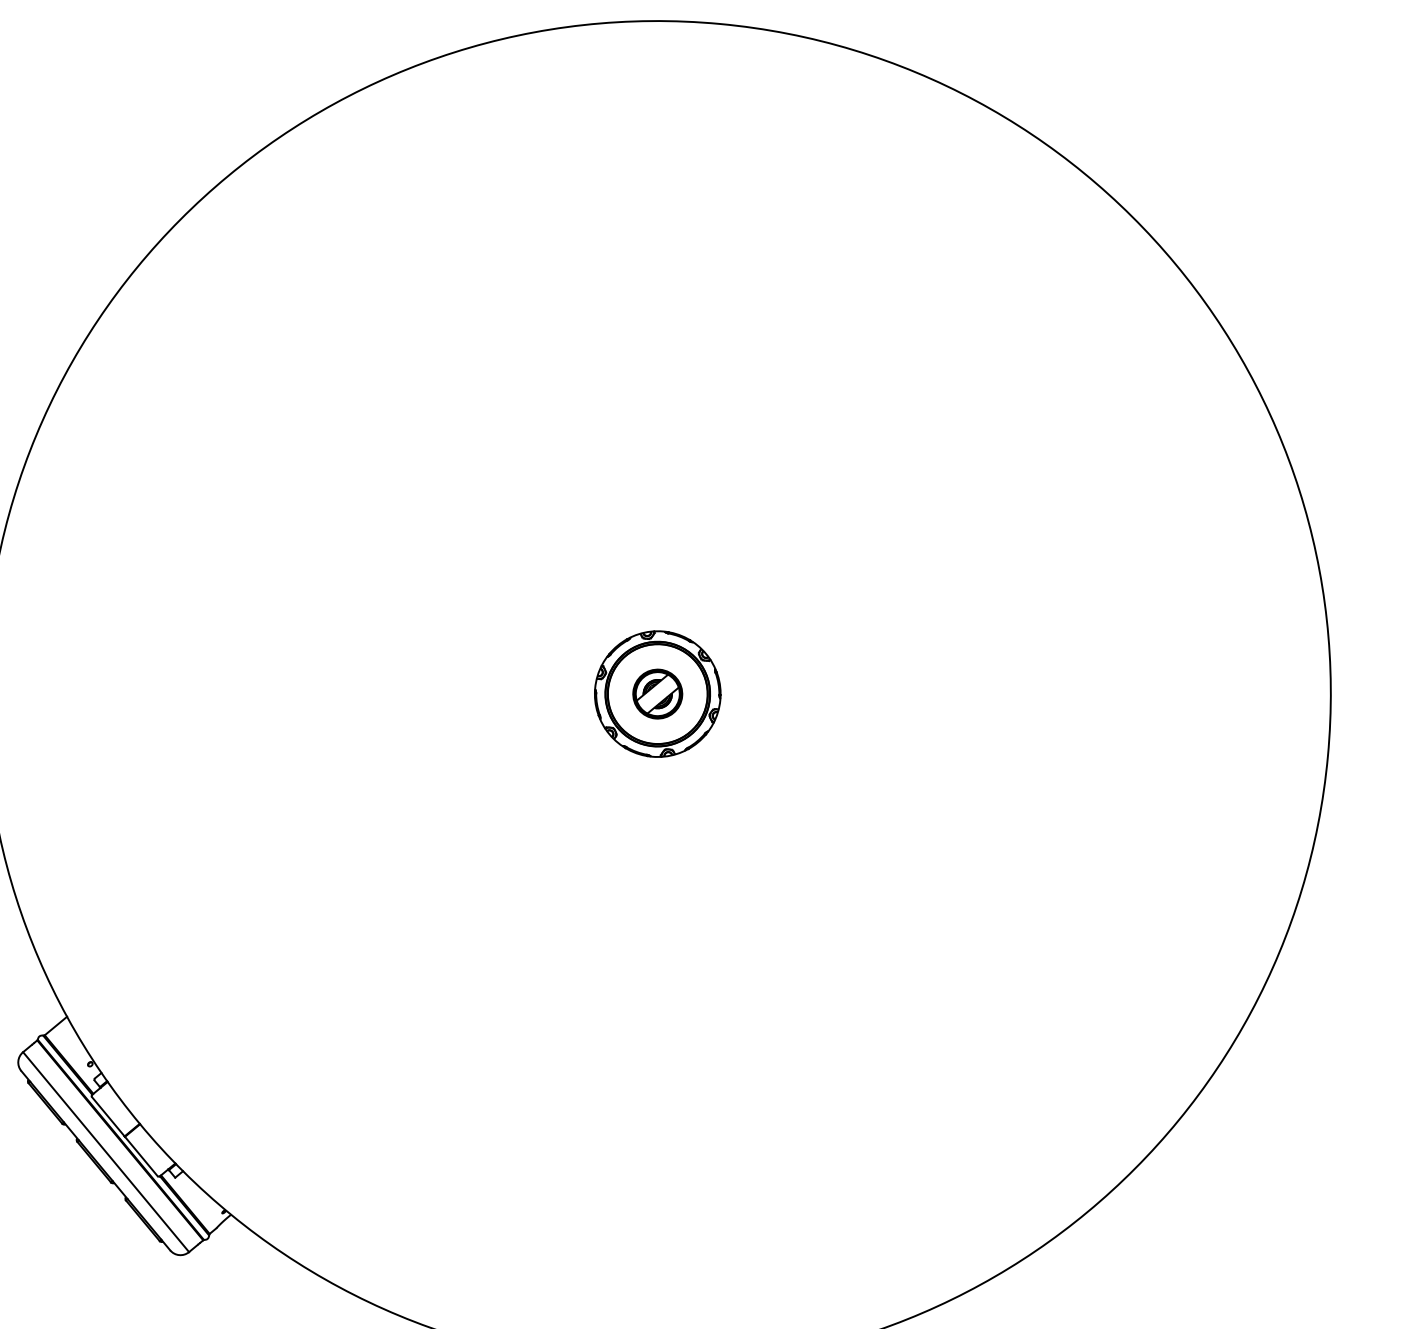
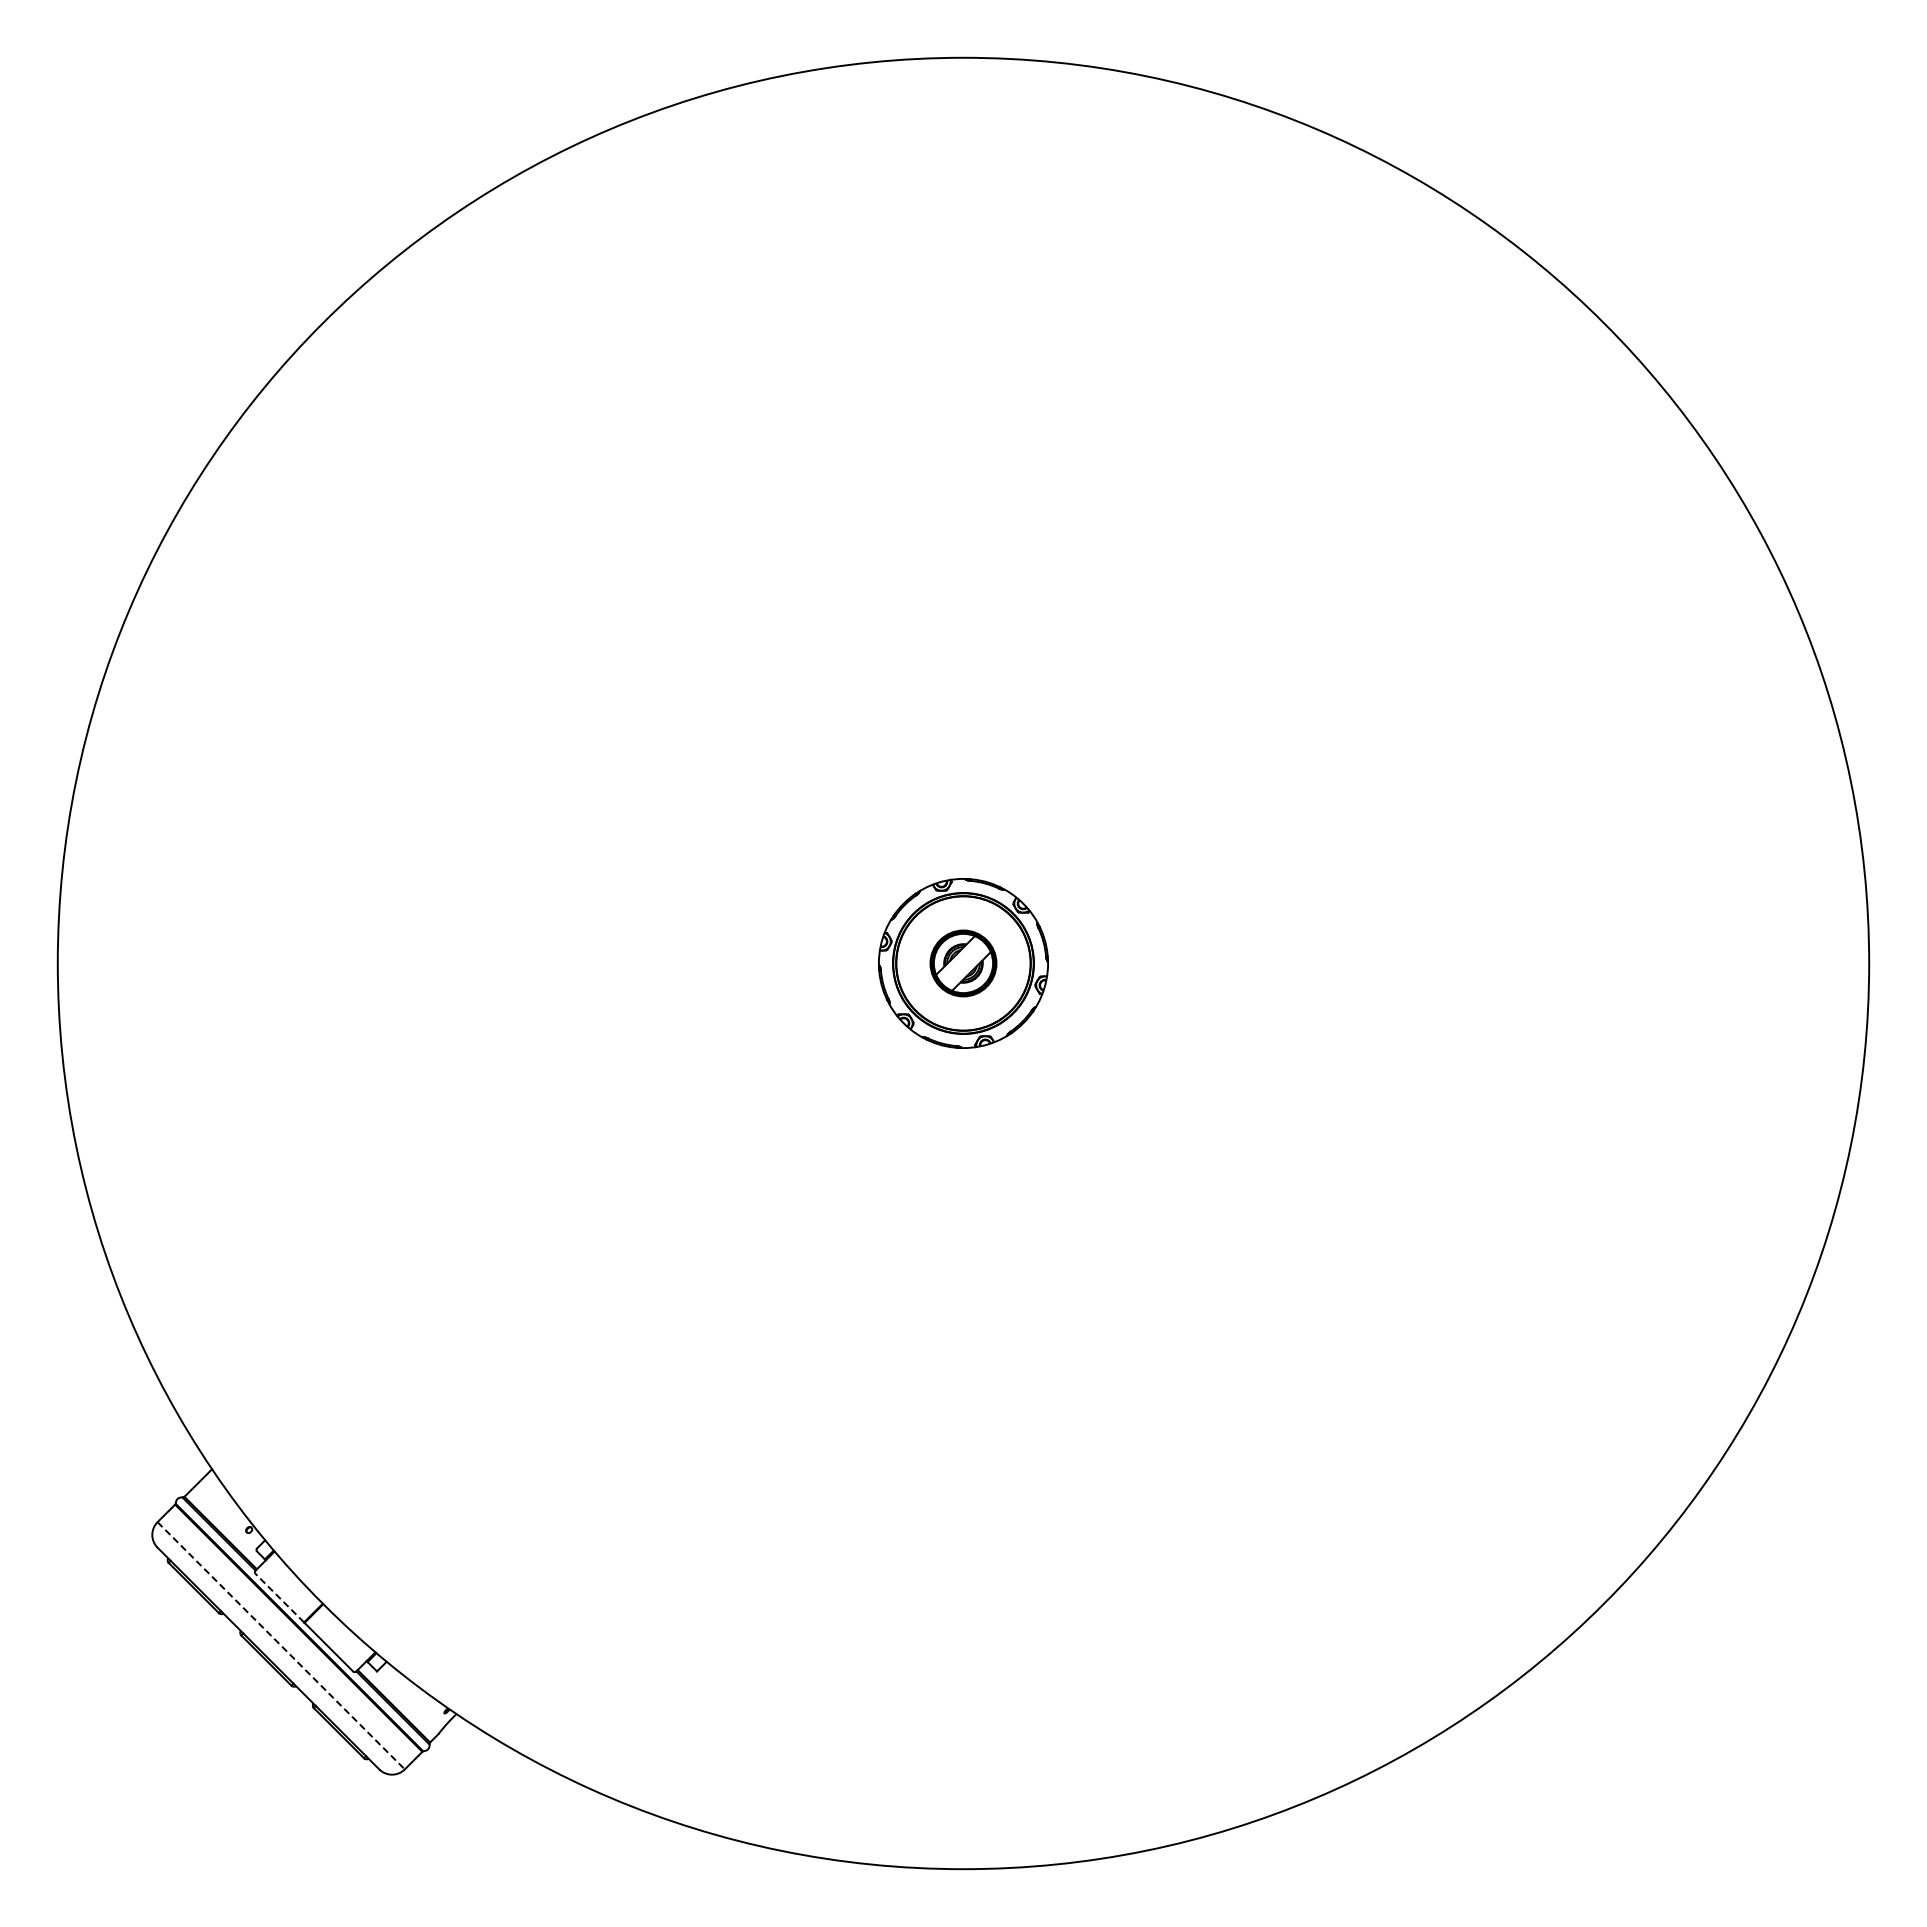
line: (108, 1116) -> (279, 1597), solid -> dashed
line: (106, 1151) -> (281, 1645), solid -> dashed

